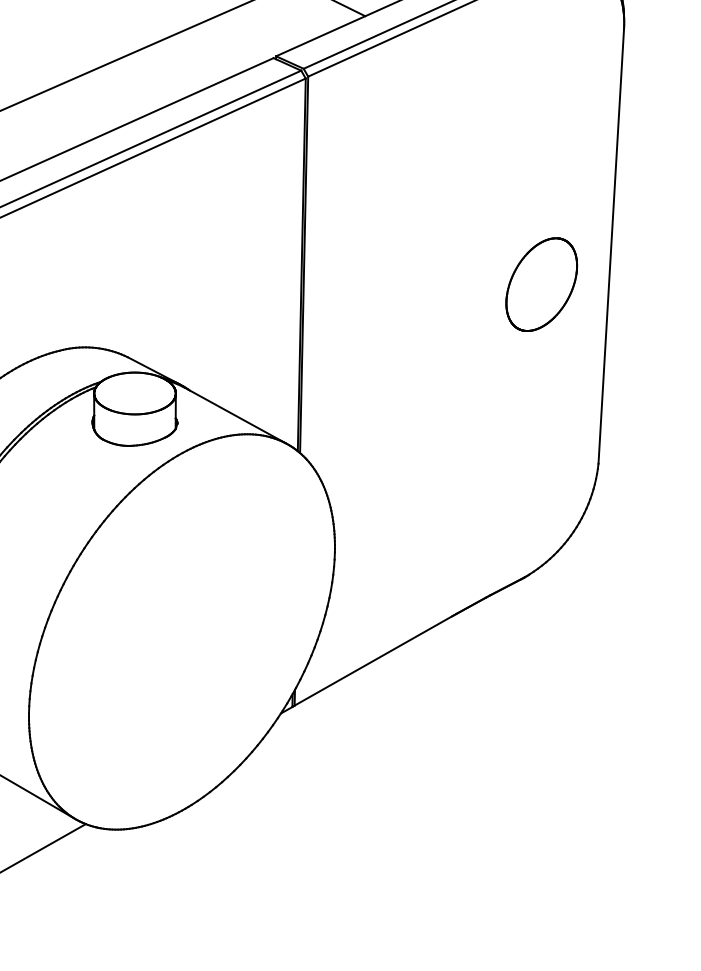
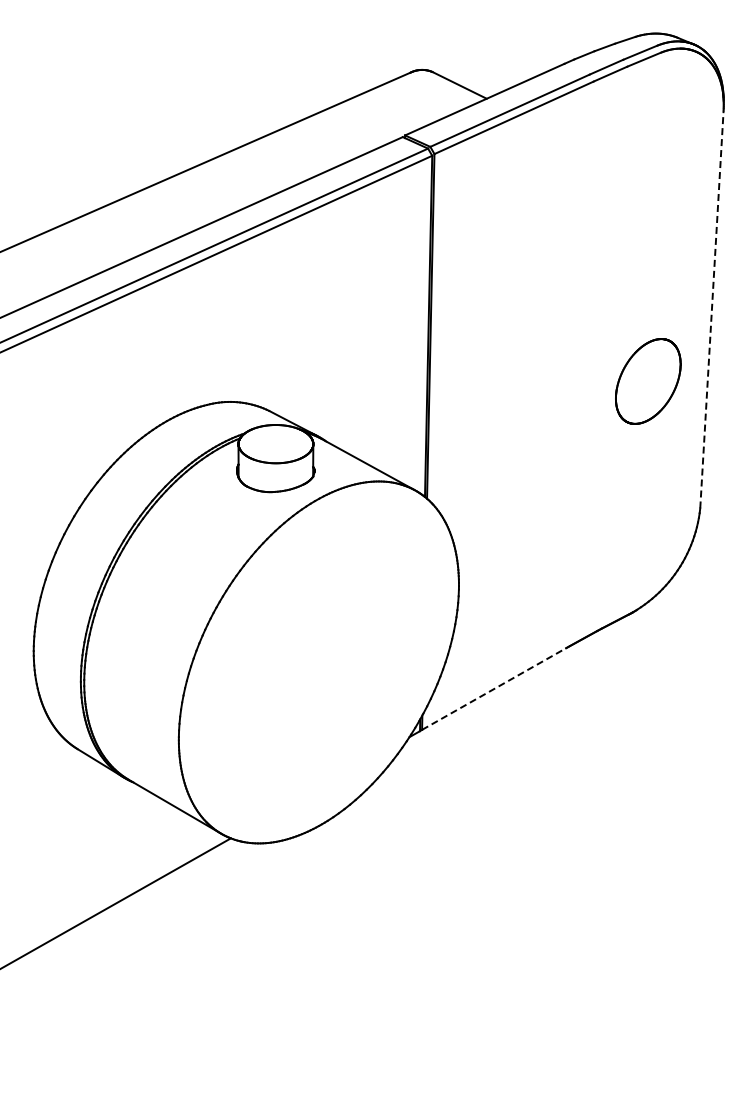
line: (610, 246) -> (711, 309), solid -> dashed
part: (541, 284) -> (648, 381), moved
line: (375, 659) -> (496, 687), solid -> dashed

